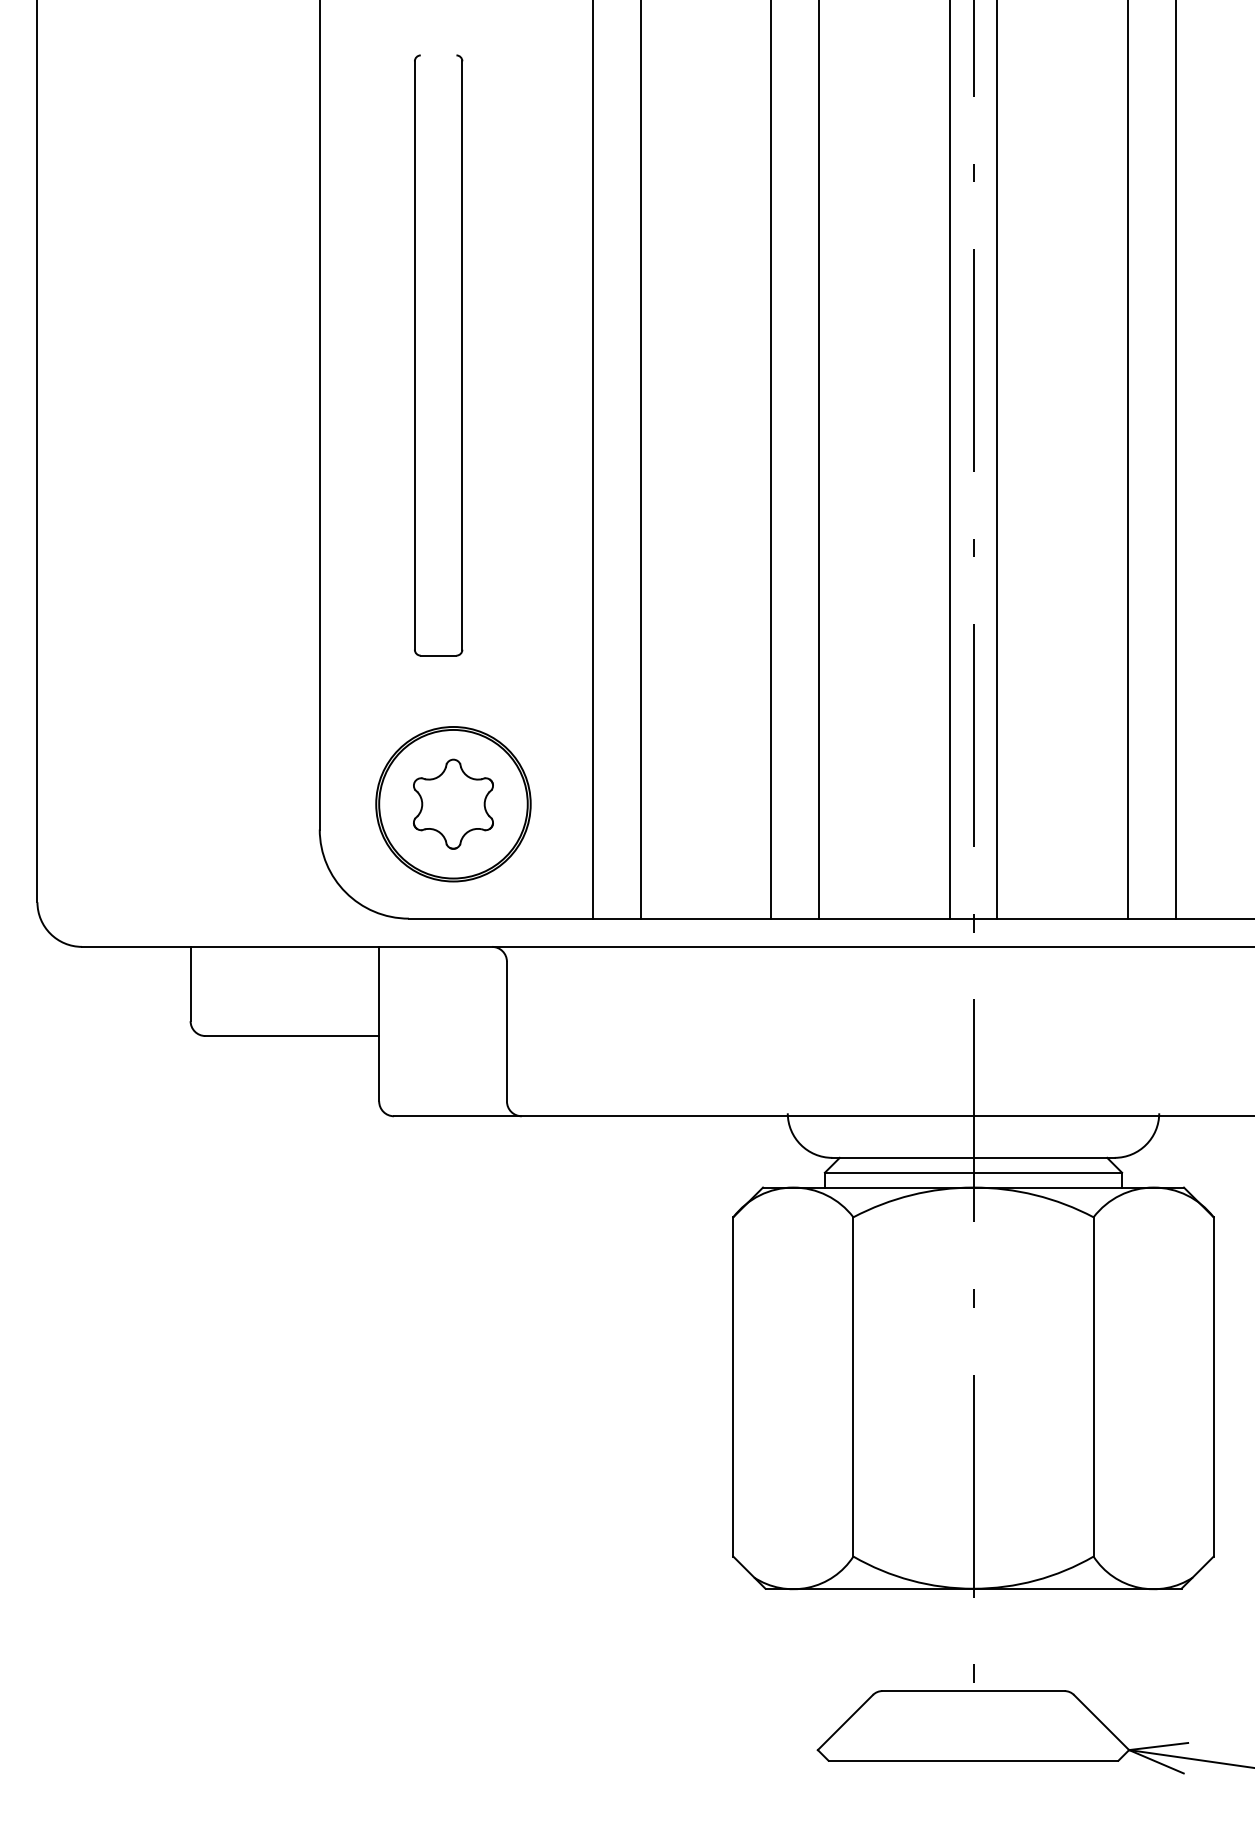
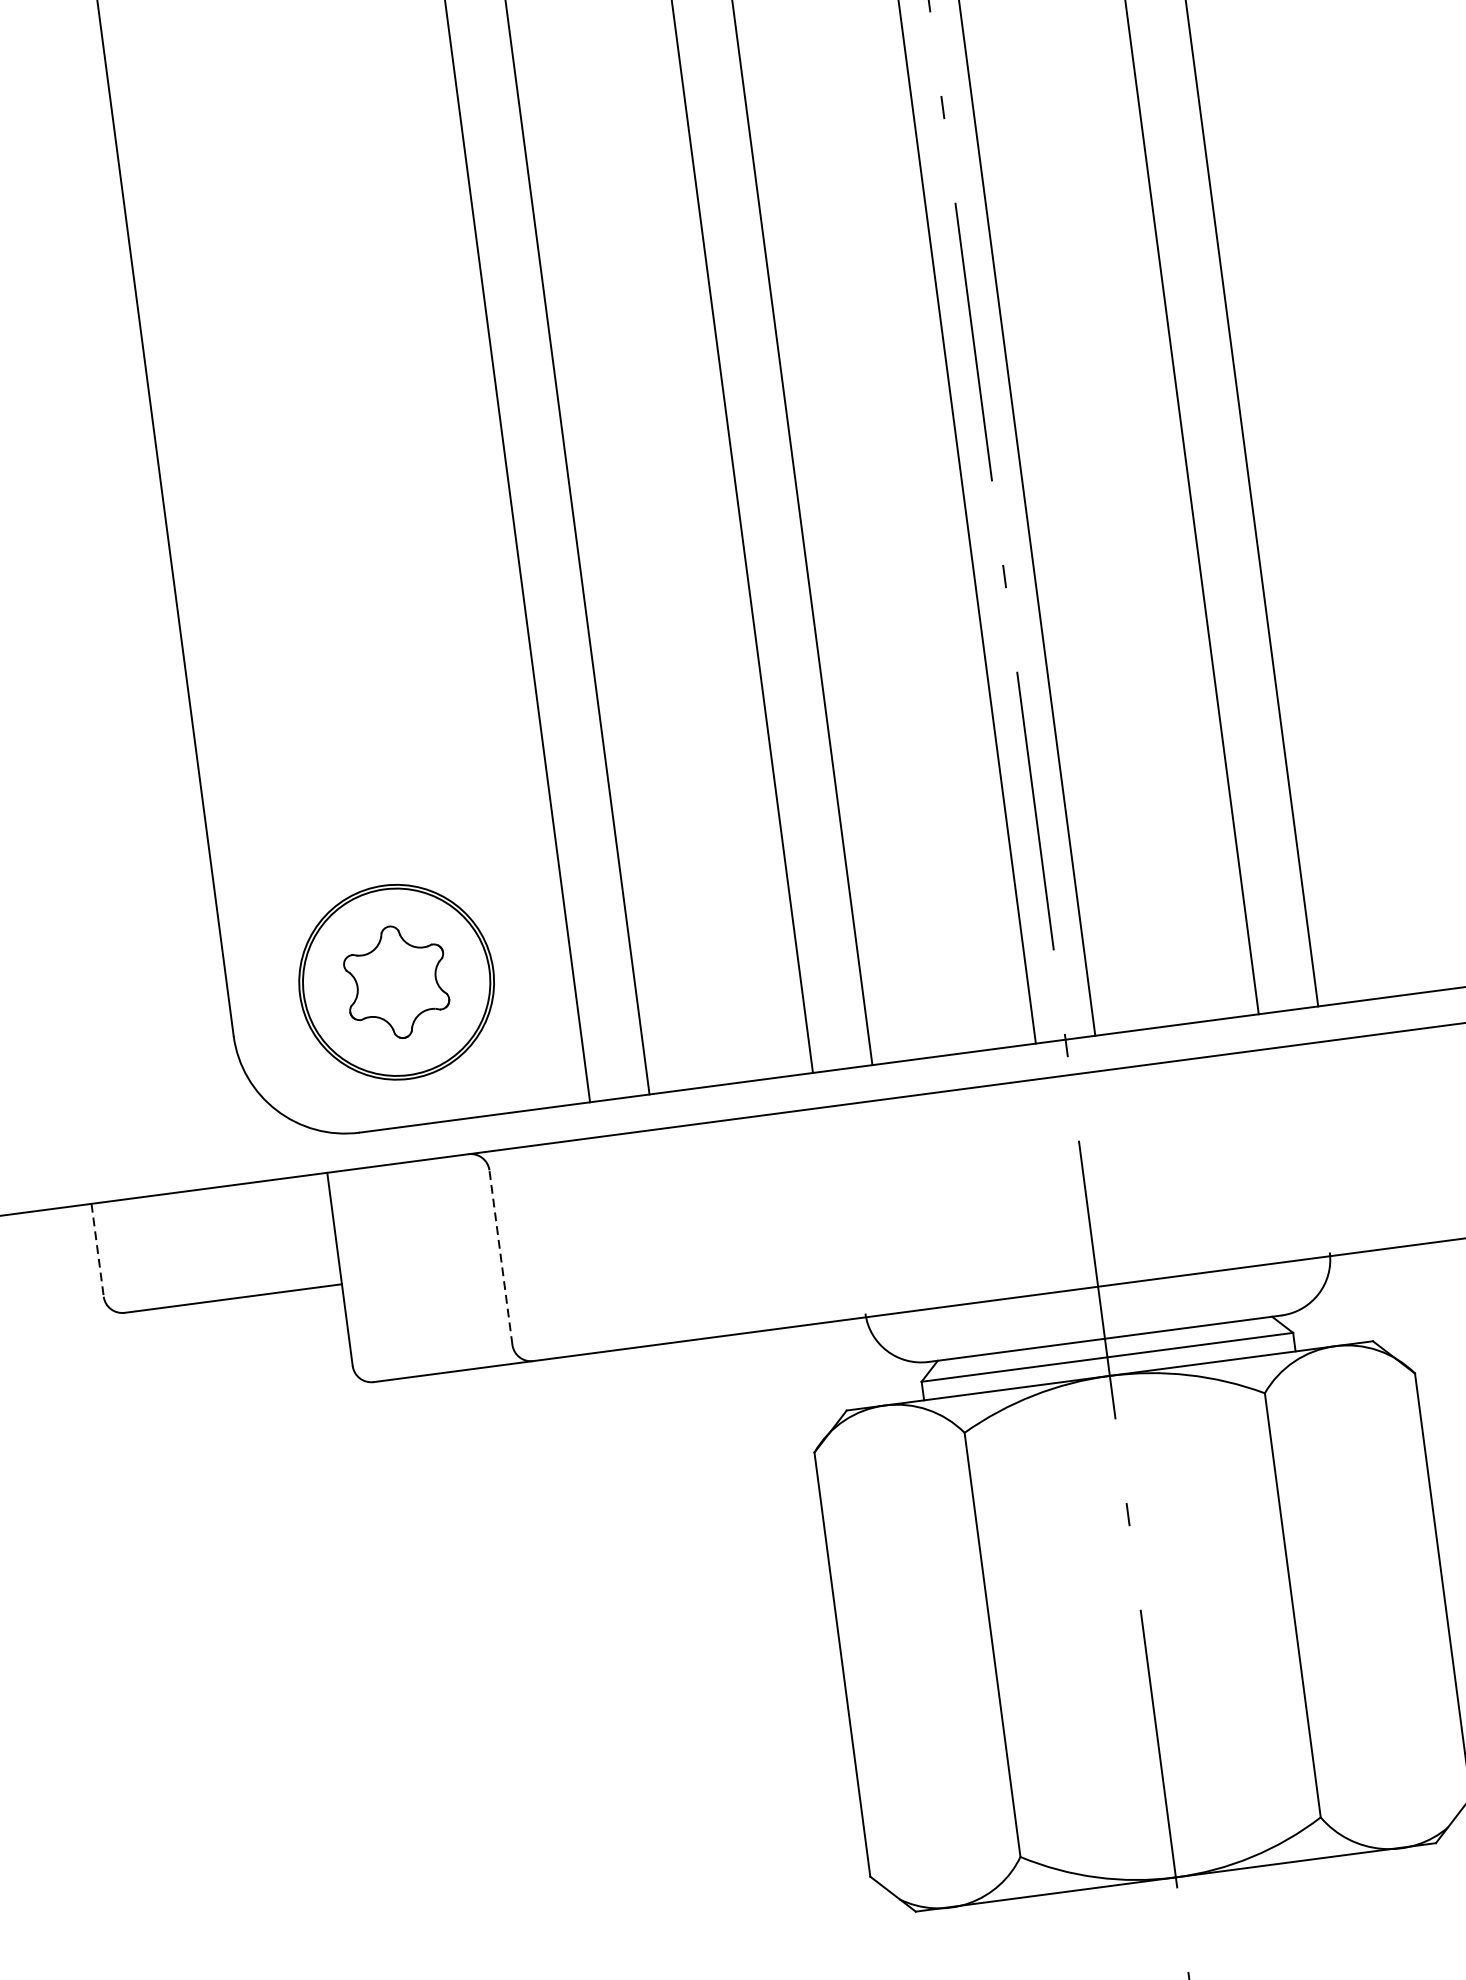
part: (415, 355) -> (275, 427), removed
line: (190, 984) -> (97, 1250), solid -> dashed
line: (506, 1031) -> (500, 1257), solid -> dashed

